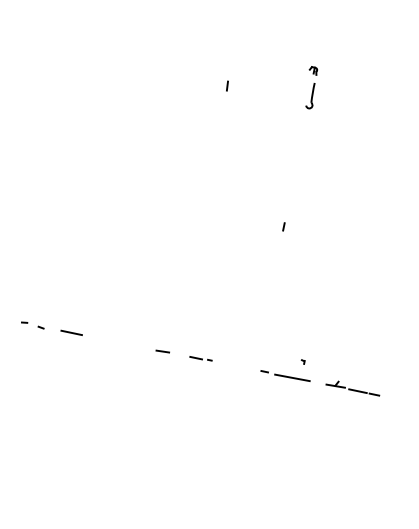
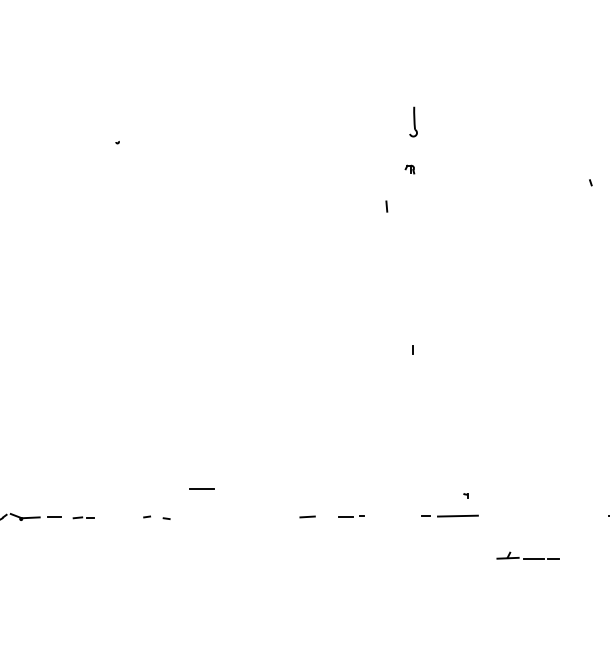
line: (227, 85) -> (386, 206), moved
part: (311, 95) -> (413, 121), moved
line: (71, 332) -> (201, 488), moved
part: (352, 387) -> (527, 555), moved

